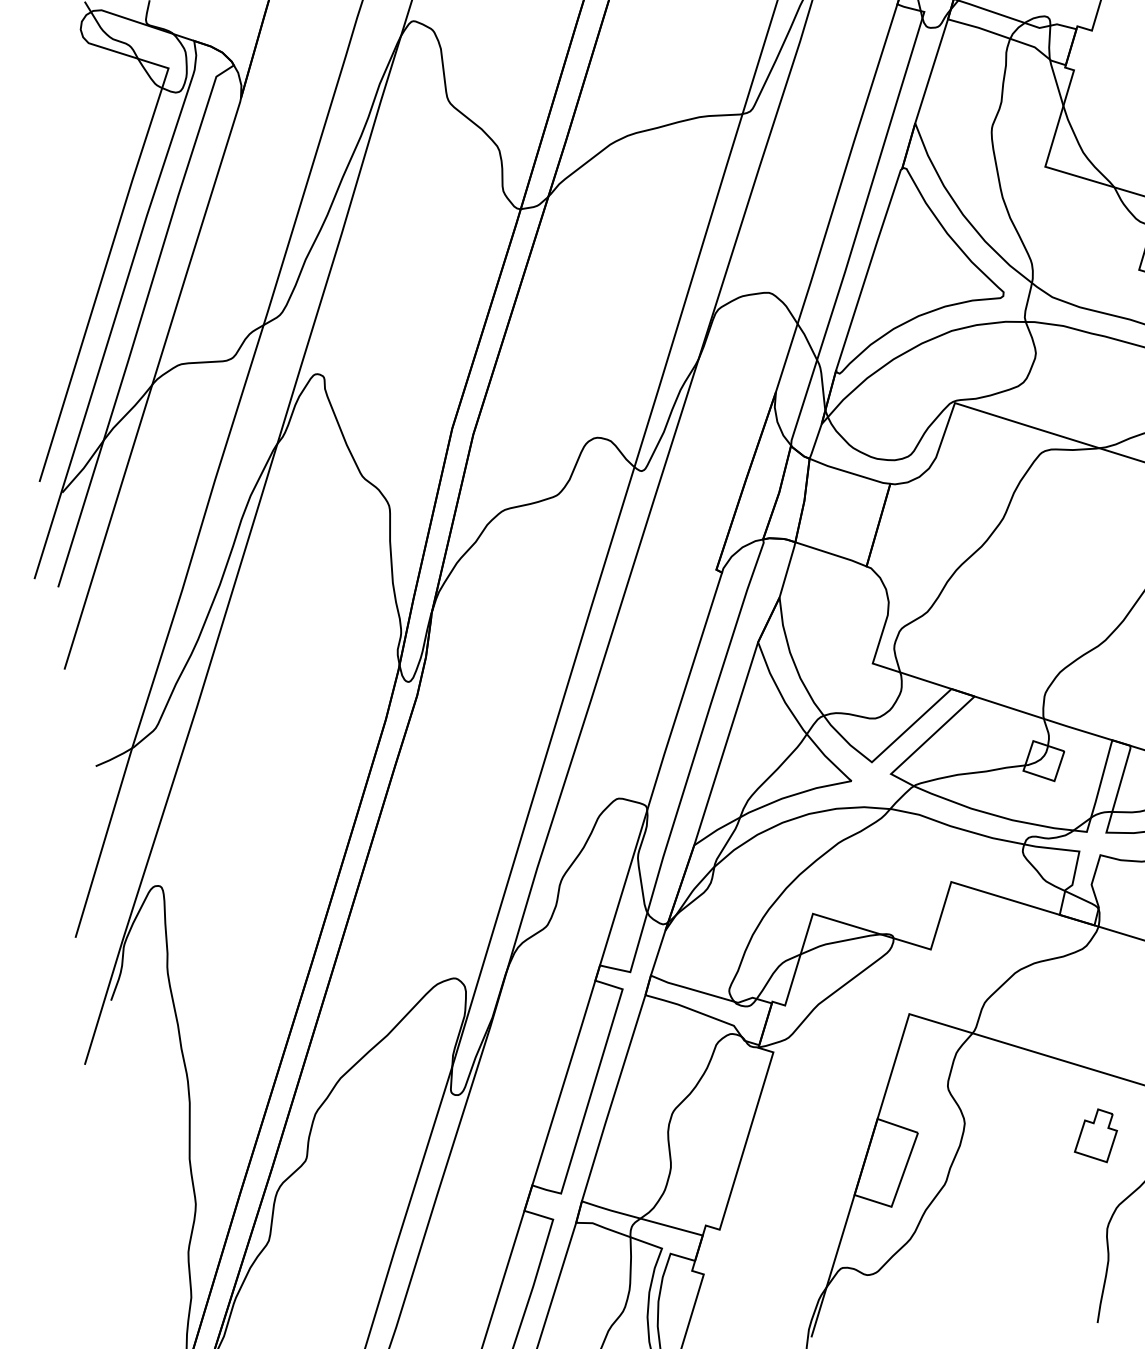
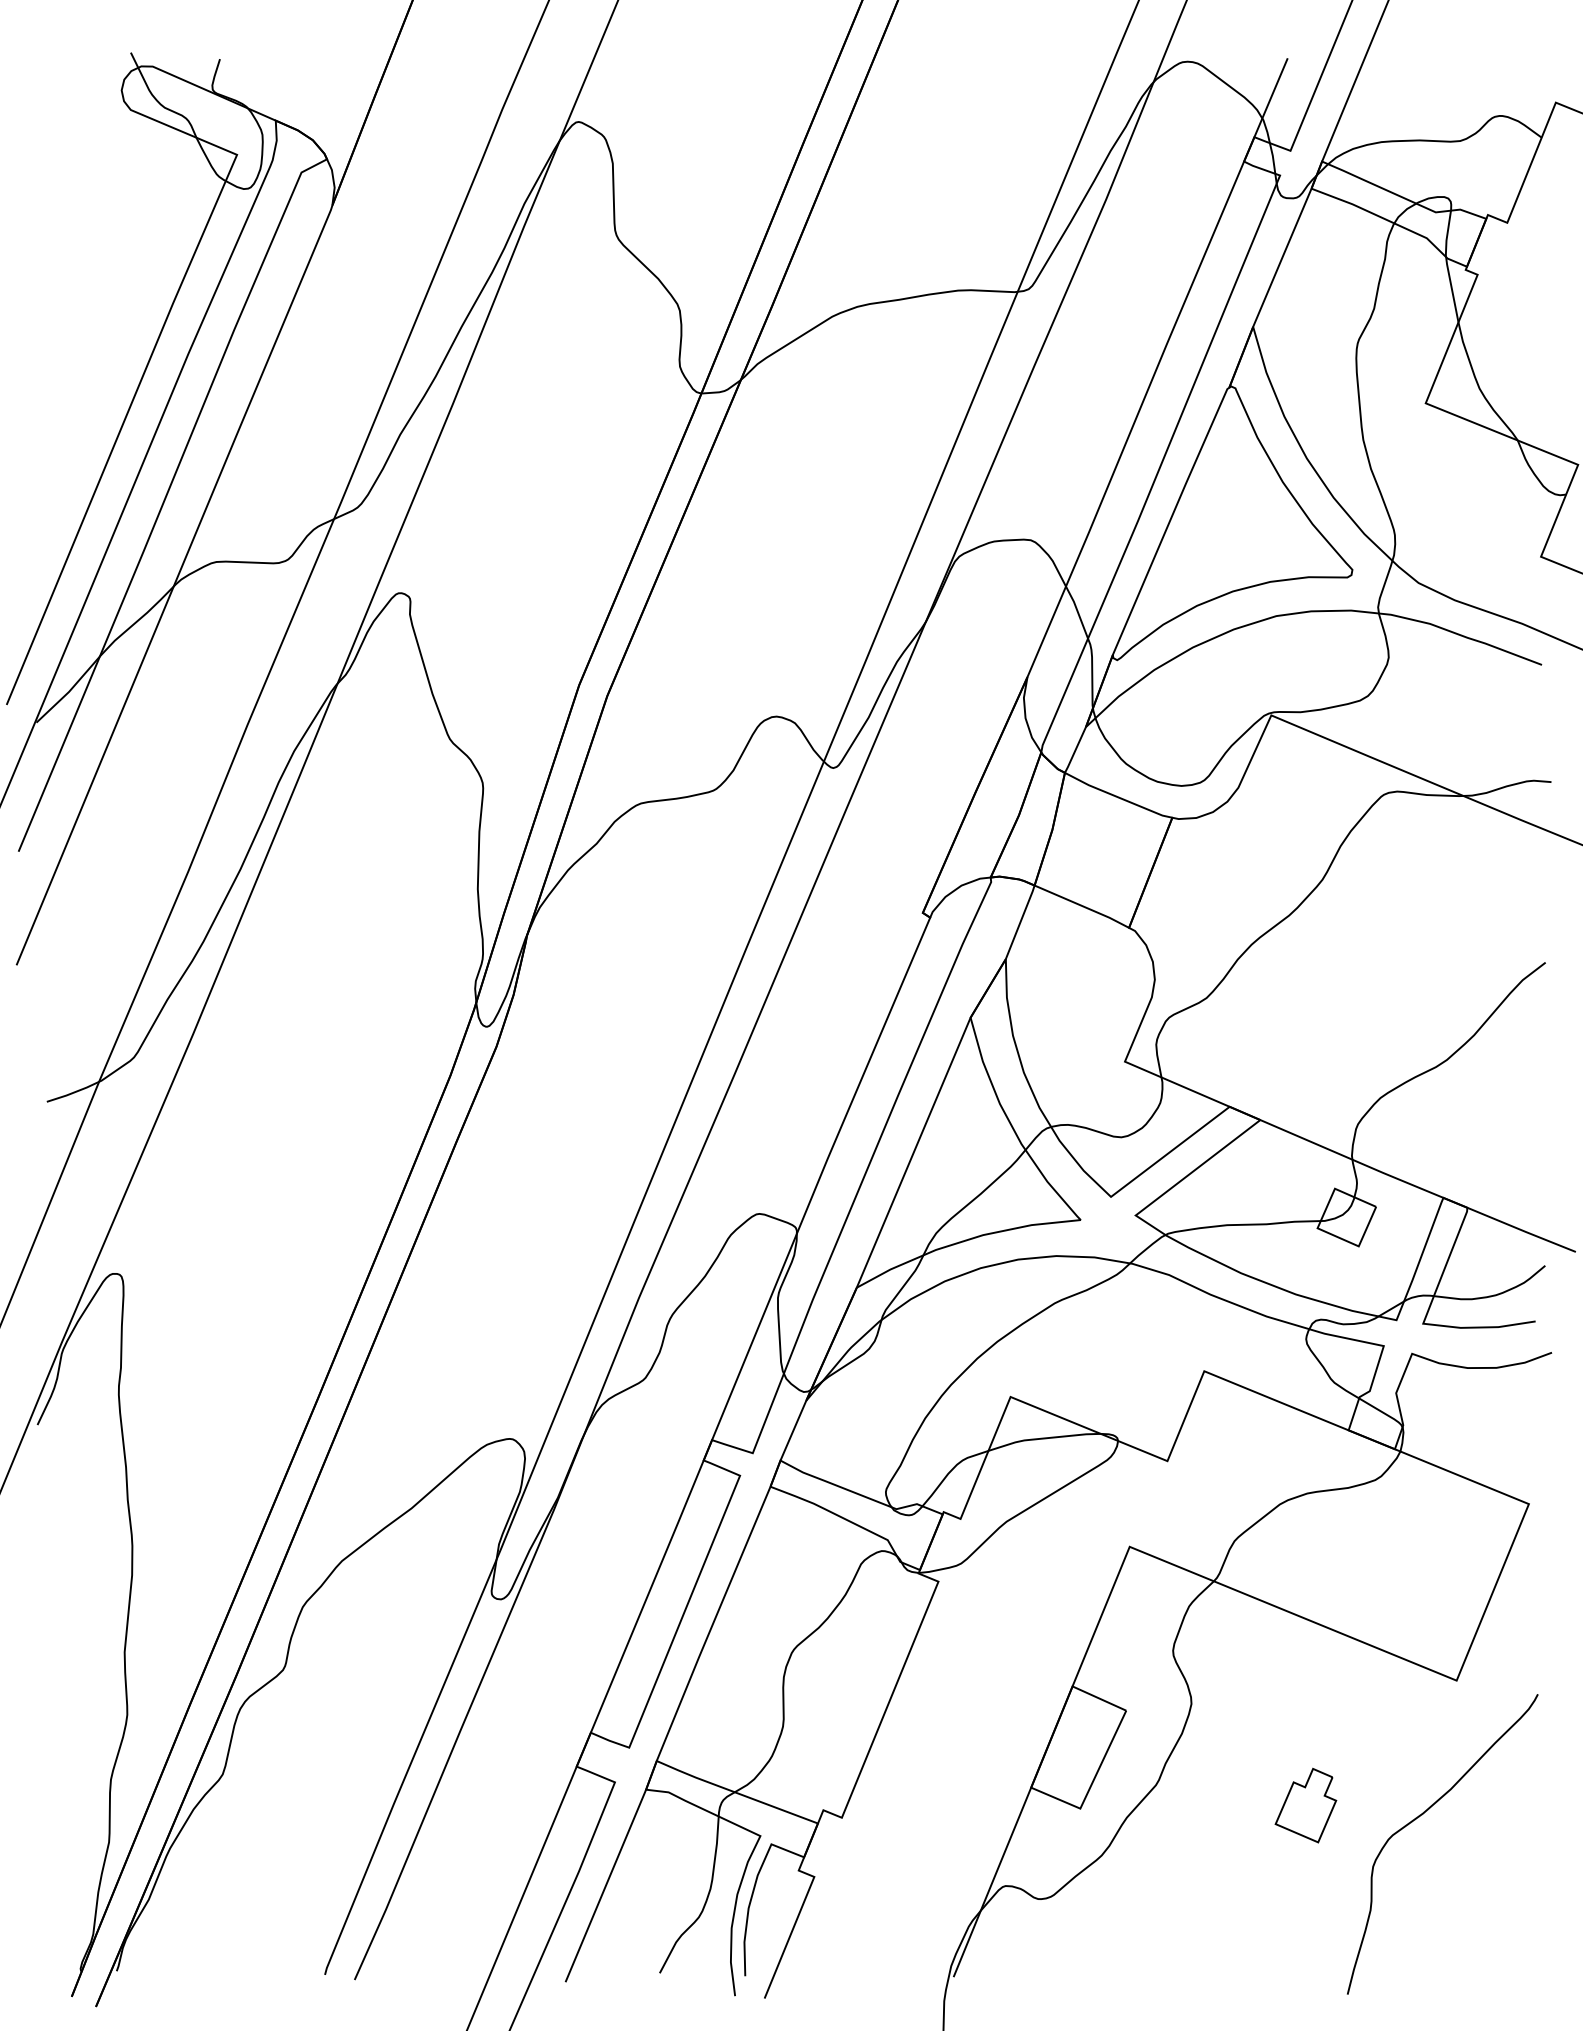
part: (1095, 1136) -> (1305, 1805), moved

